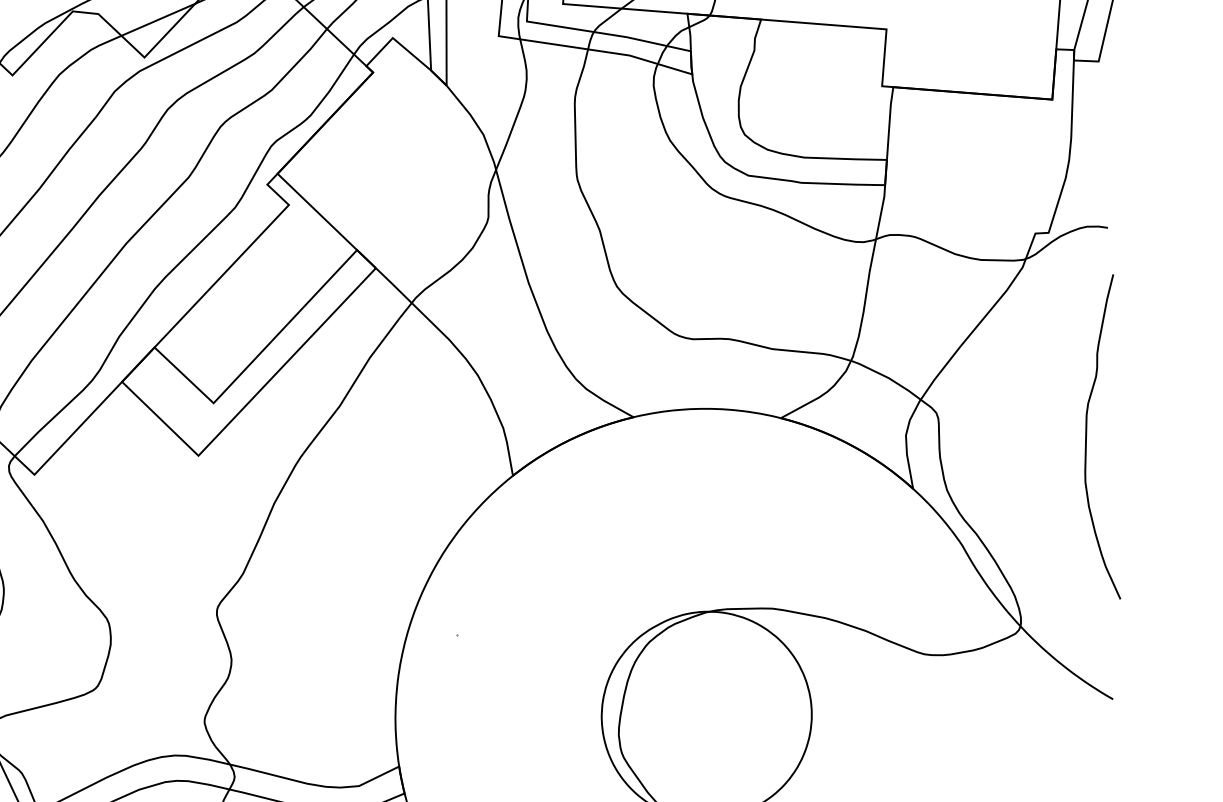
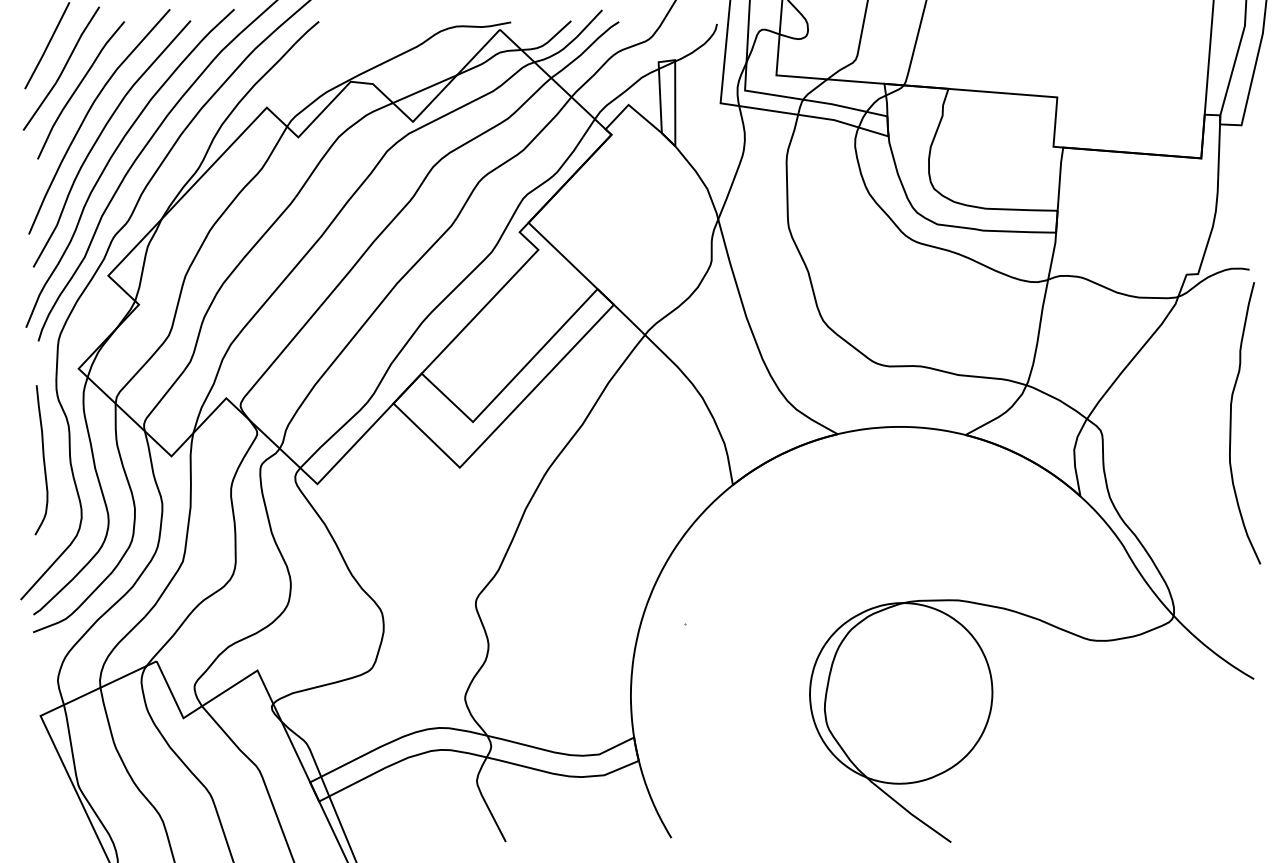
curve: (1087, 437) -> (1231, 423), moved

